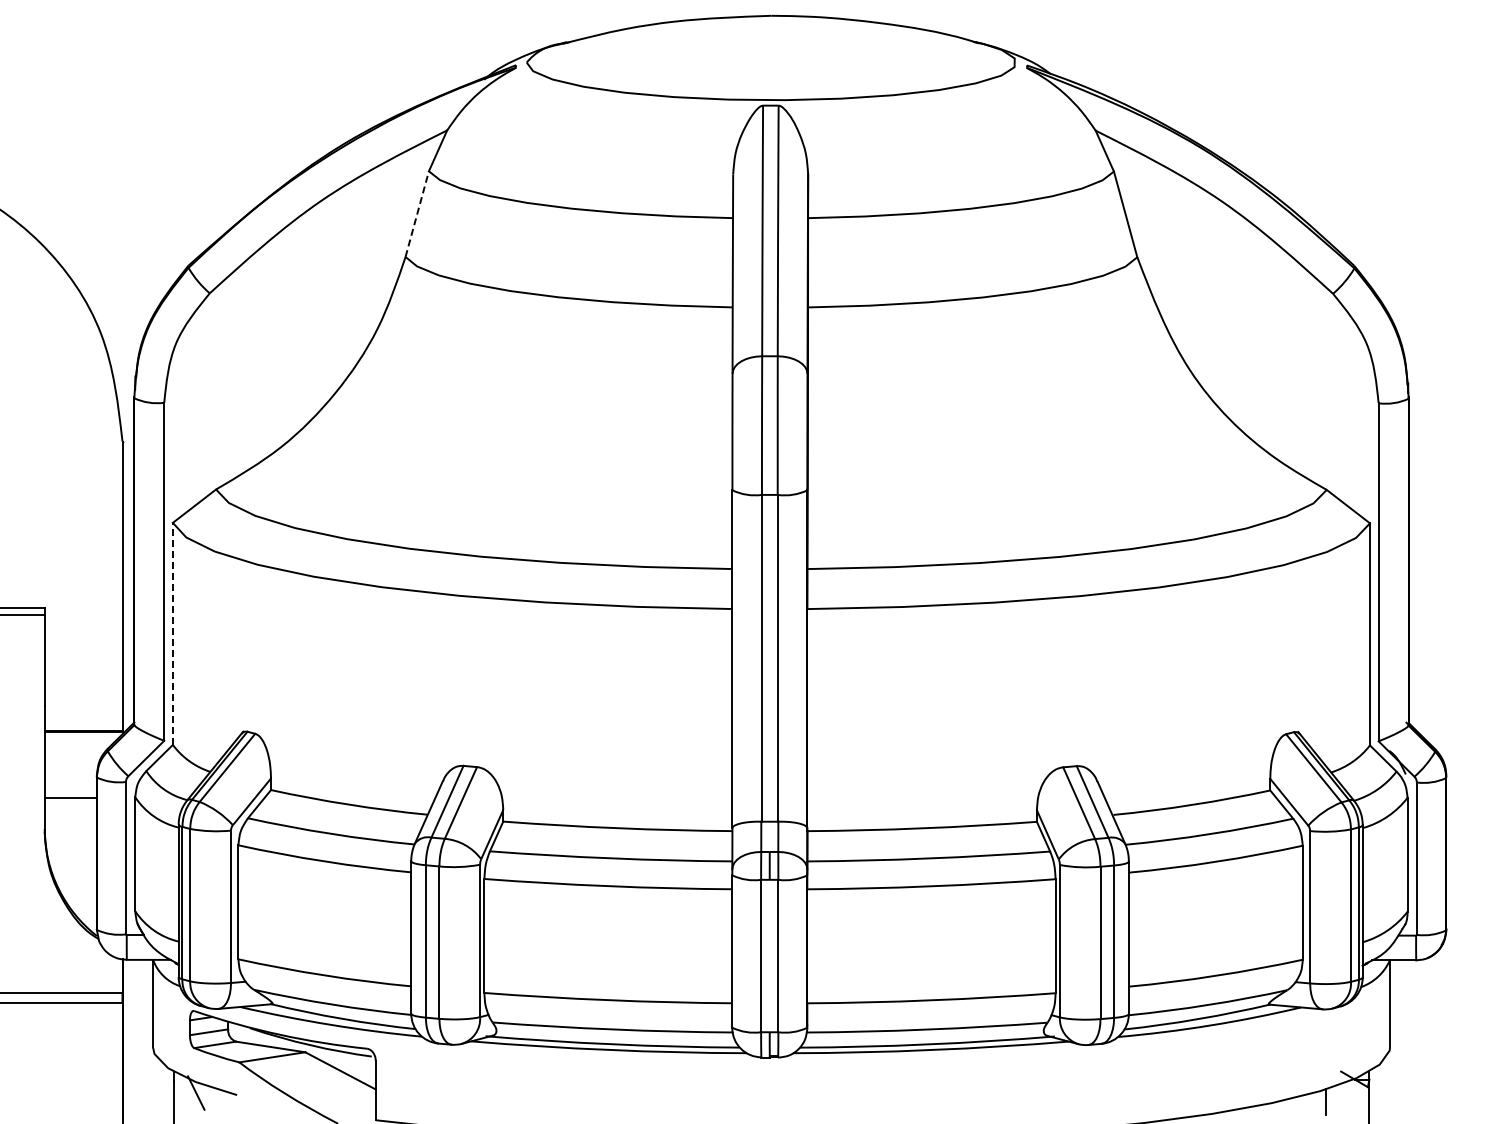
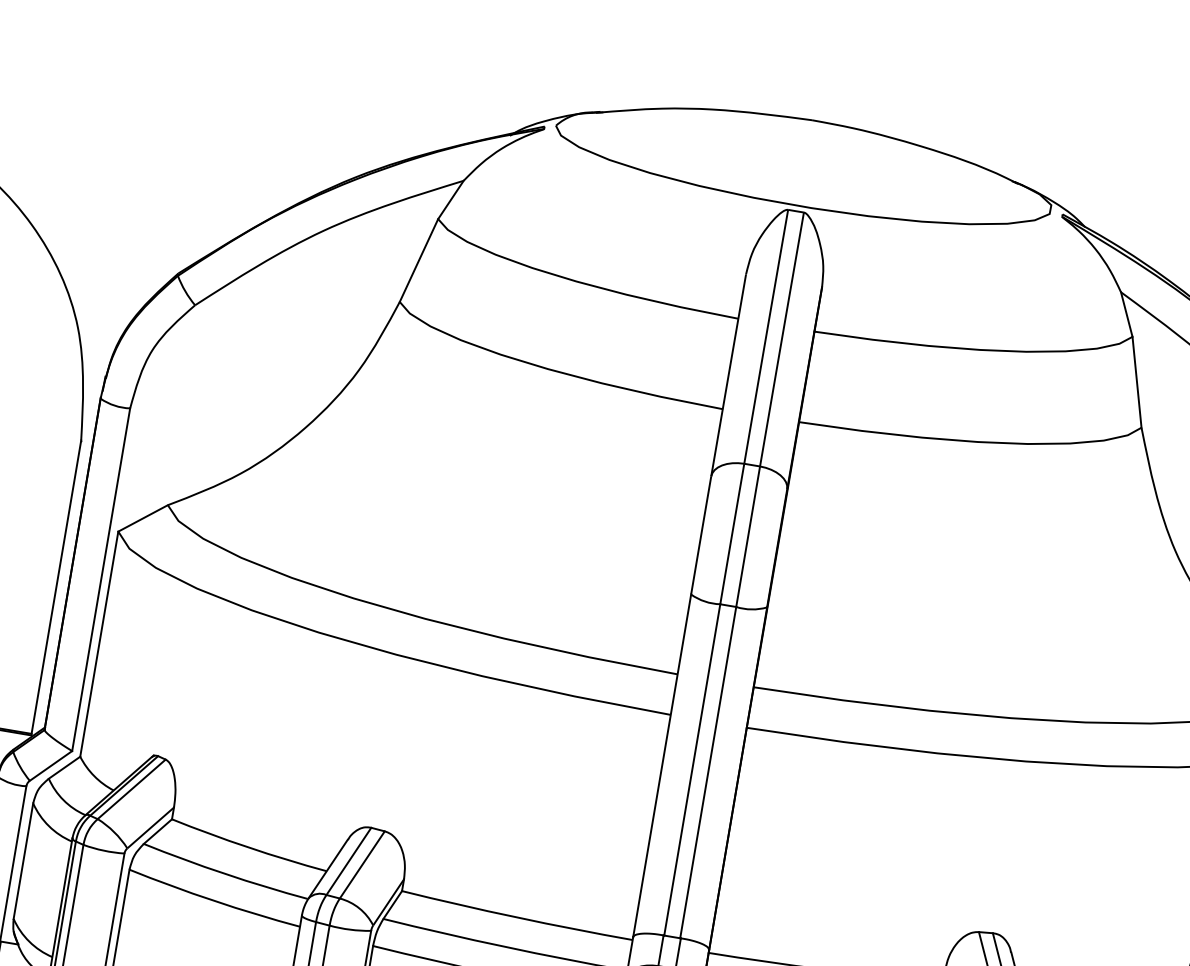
line: (417, 213) -> (419, 259), dashed -> solid
line: (172, 633) -> (98, 643), dashed -> solid

